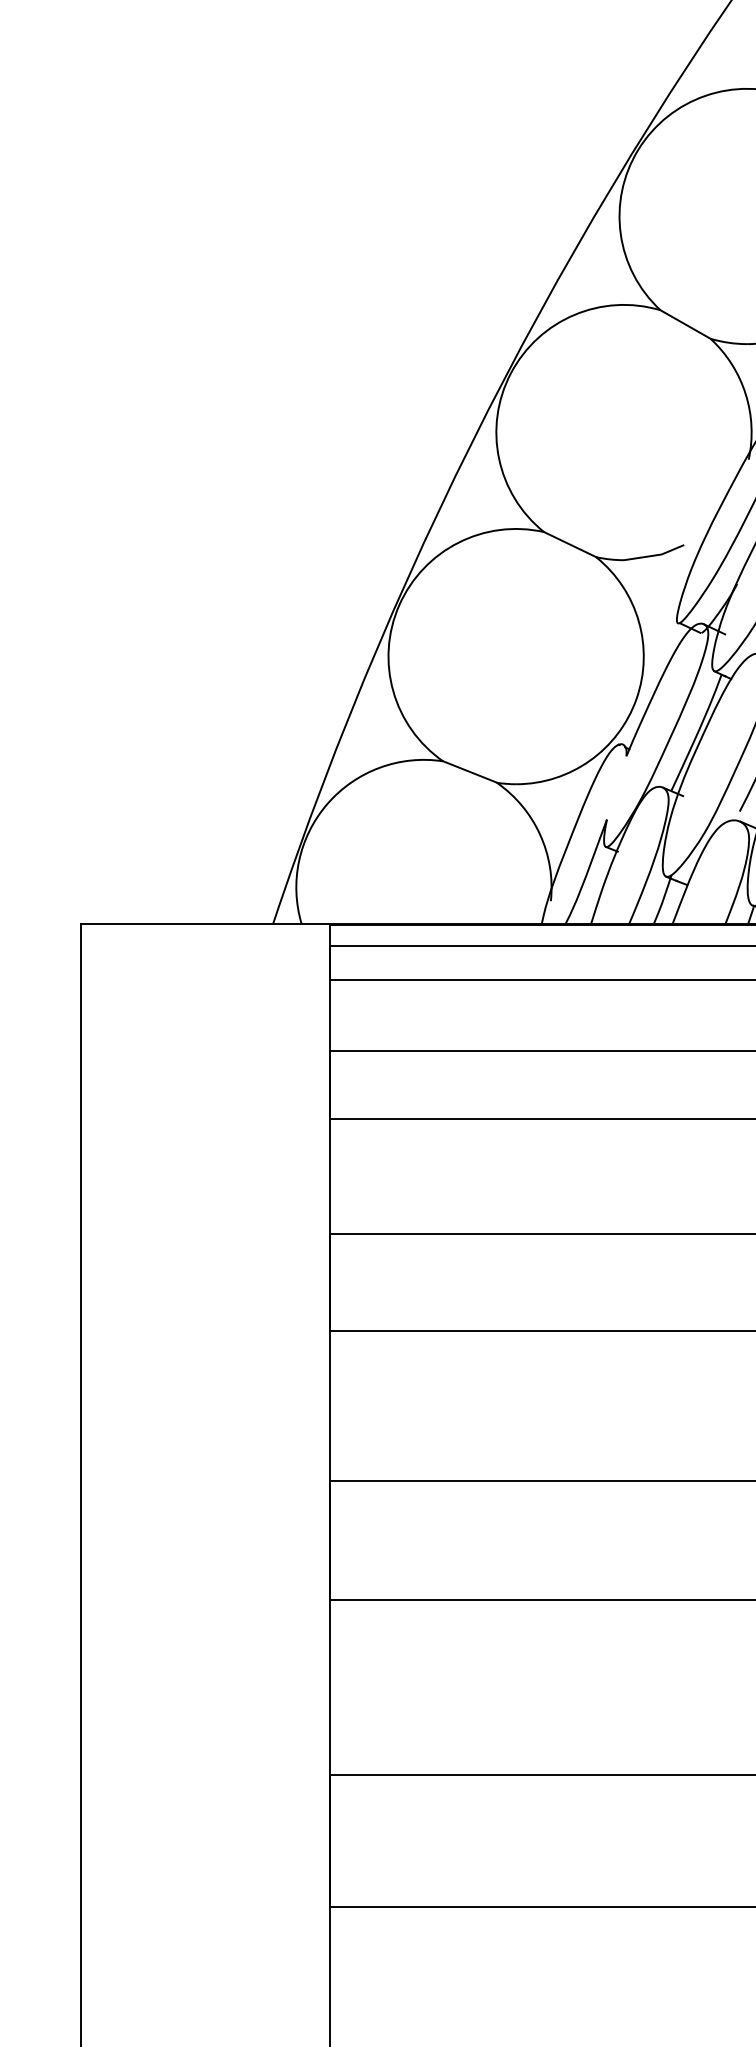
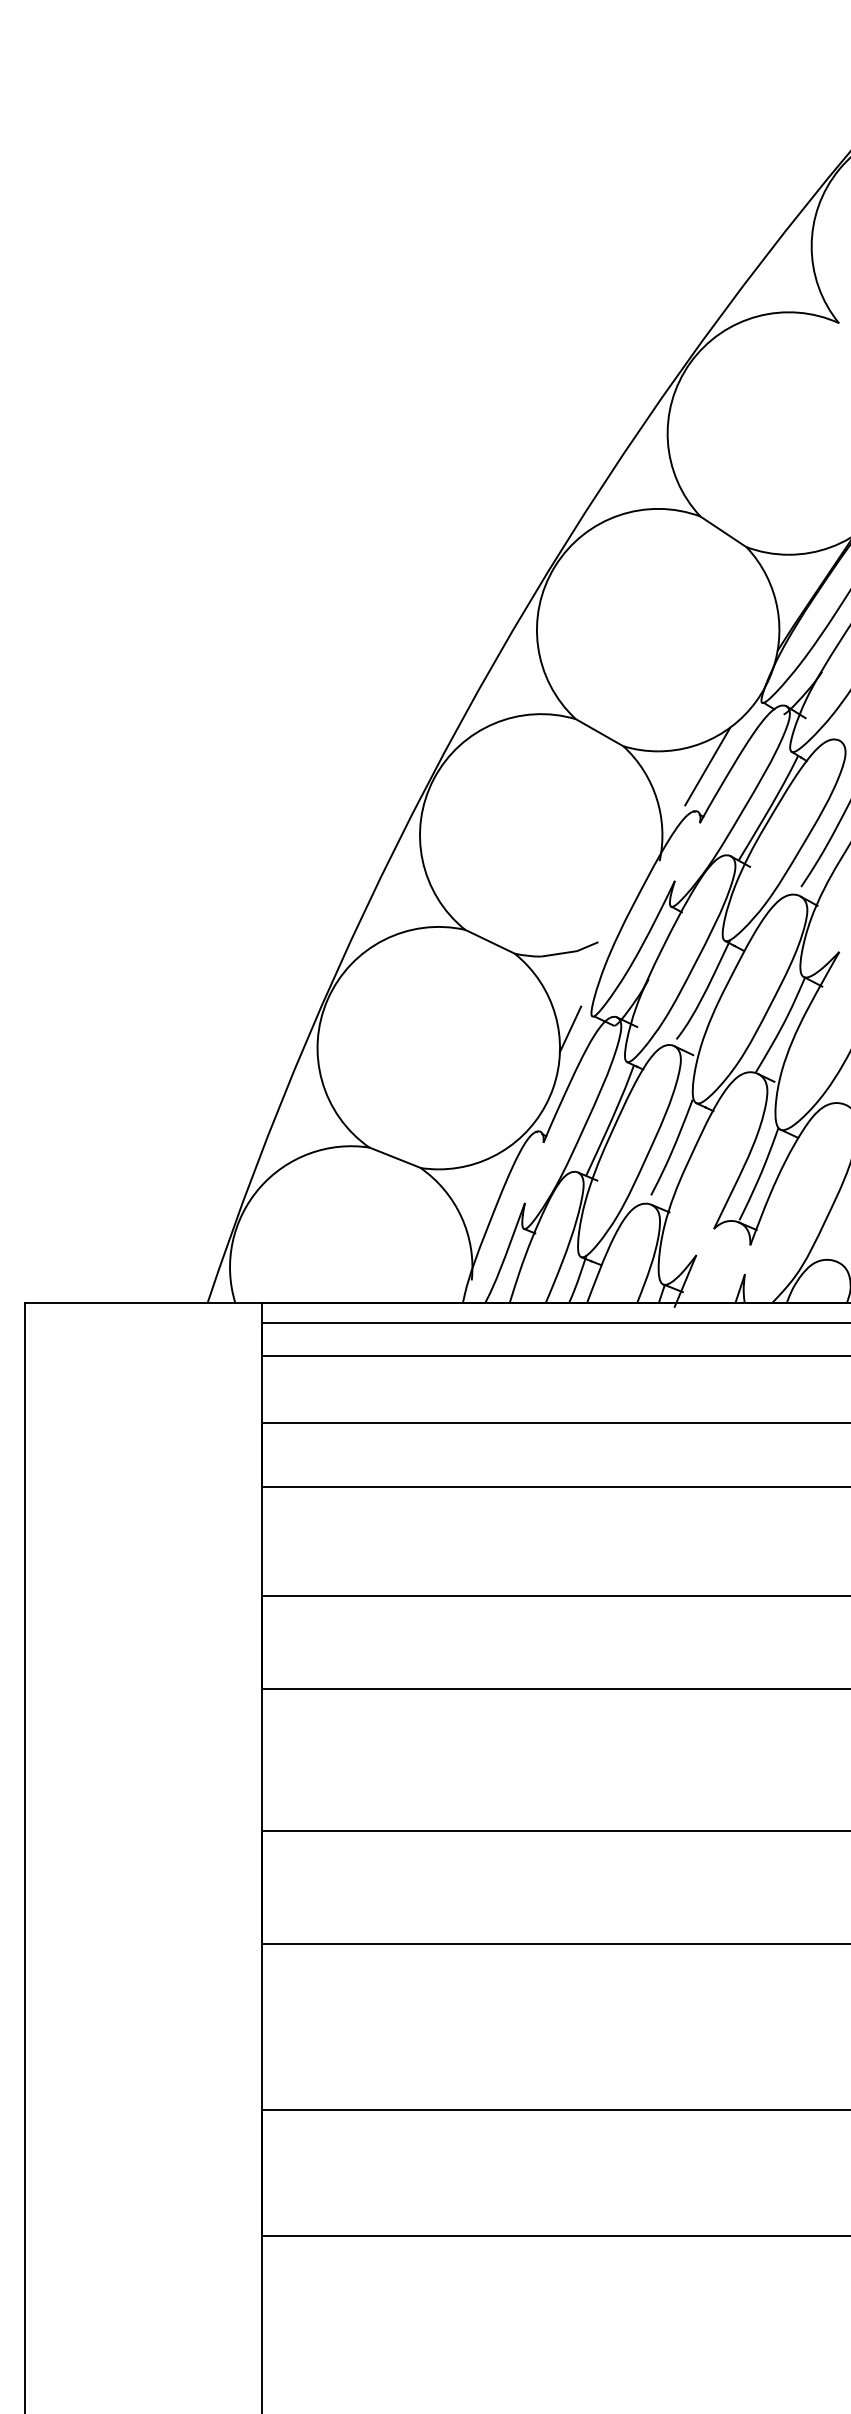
line: (654, 636) -> (570, 1029), added

